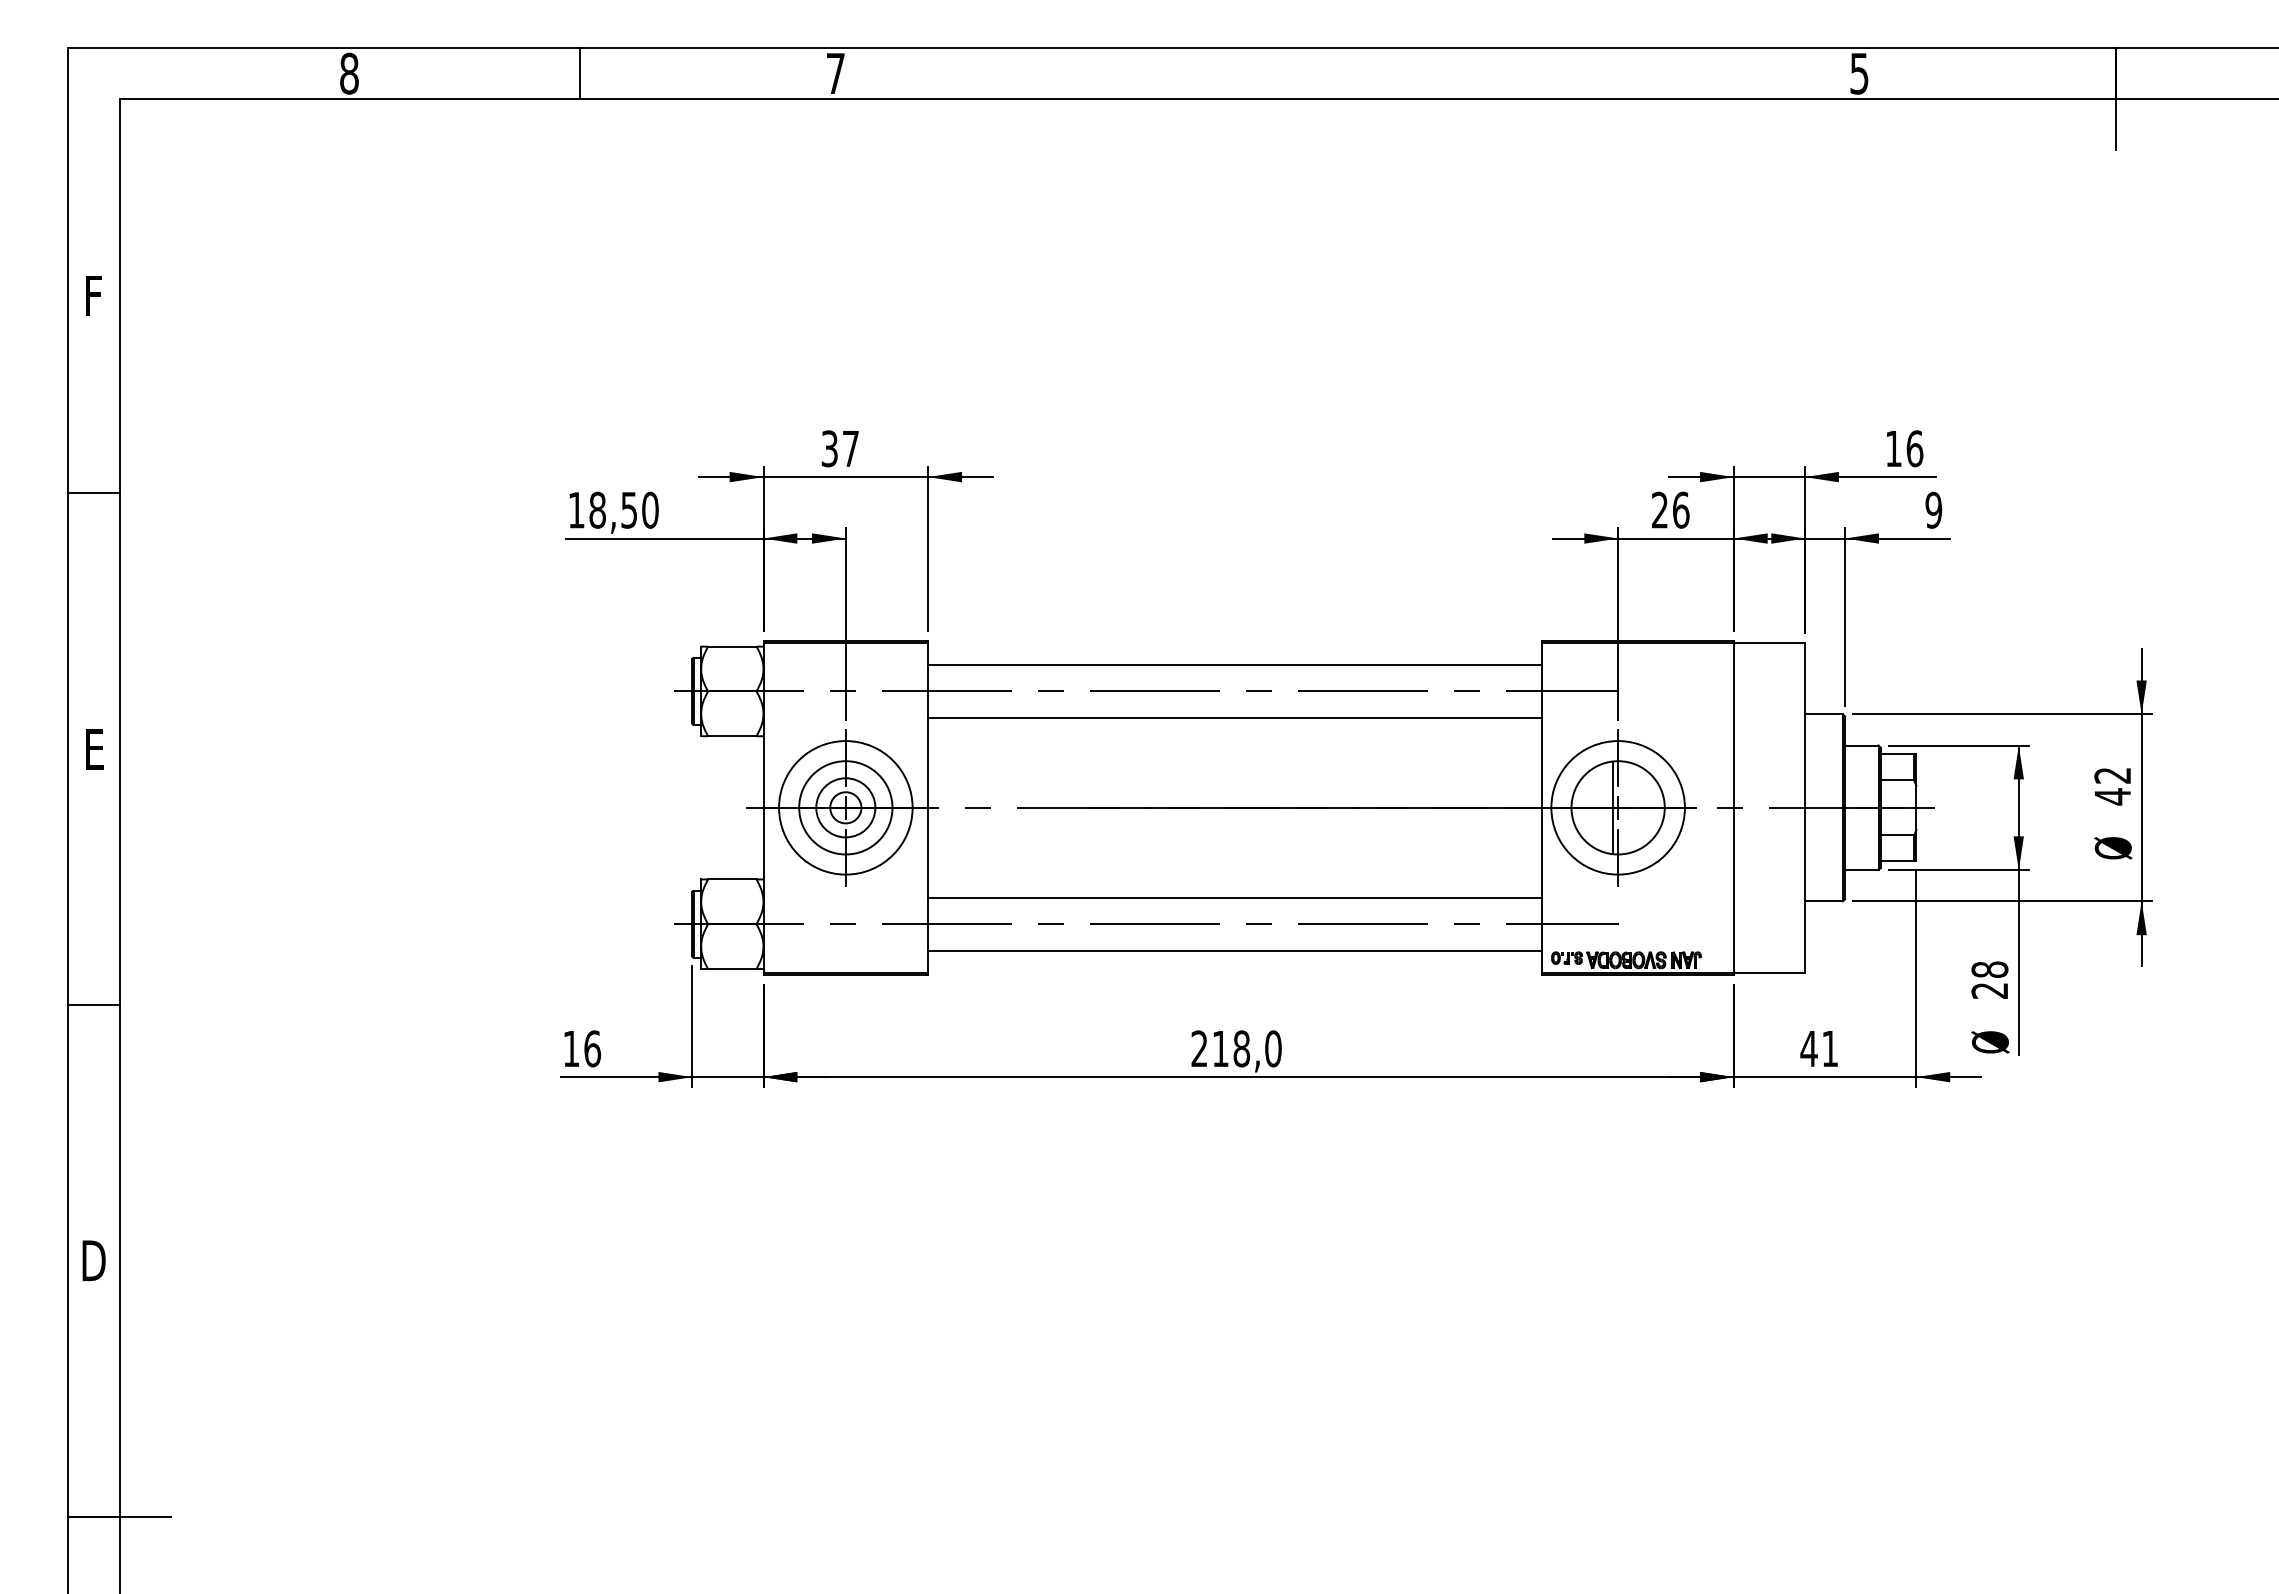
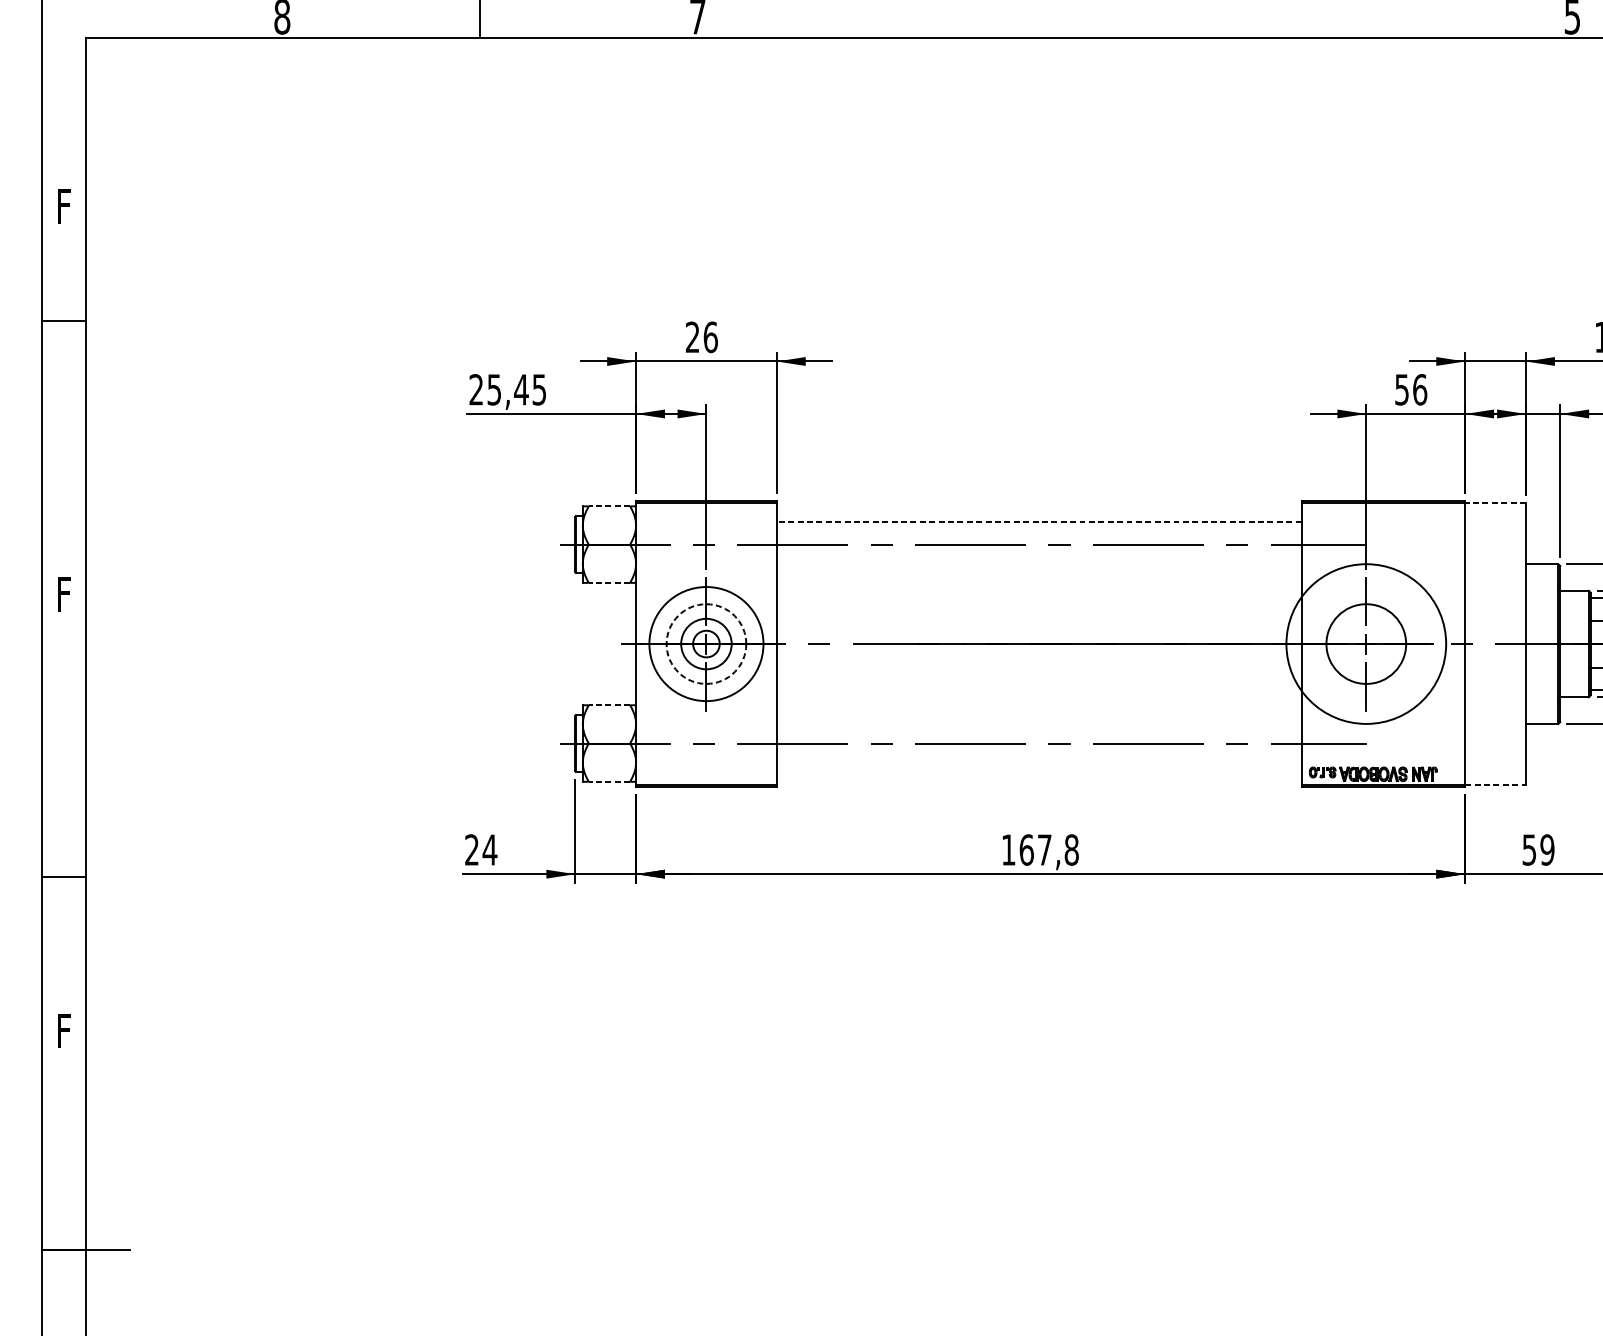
text: (840, 448) -> (701, 337), 37 -> 26
line: (93, 493) -> (63, 321), moved
text: (613, 509) -> (507, 389), 18,50 -> 25,45
text: (1659, 509) -> (1401, 389), 26 -> 56
line: (1769, 643) -> (1495, 503), solid -> dashed
line: (731, 646) -> (608, 506), solid -> dashed
line: (1234, 664) -> (1038, 521), solid -> dashed
line: (1235, 718) -> (1039, 567), removed
line: (731, 736) -> (608, 583), solid -> dashed
text: (94, 749) -> (64, 594), E -> F
circle: (845, 807) -> (706, 643), solid -> dashed
line: (1612, 807) -> (1361, 643), removed
circle: (1617, 807) -> (1365, 643), size x1.4
line: (731, 879) -> (608, 705), solid -> dashed
line: (1235, 897) -> (1039, 720), removed
line: (1235, 950) -> (1039, 765), removed
line: (731, 969) -> (608, 782), solid -> dashed
line: (1769, 972) -> (1495, 784), solid -> dashed
line: (93, 1004) -> (63, 877), moved
text: (582, 1048) -> (481, 849), 16 -> 24
text: (1236, 1048) -> (1040, 849), 218,0 -> 167,8
text: (1819, 1048) -> (1538, 849), 41 -> 59
text: (93, 1260) -> (63, 1030), D -> F

